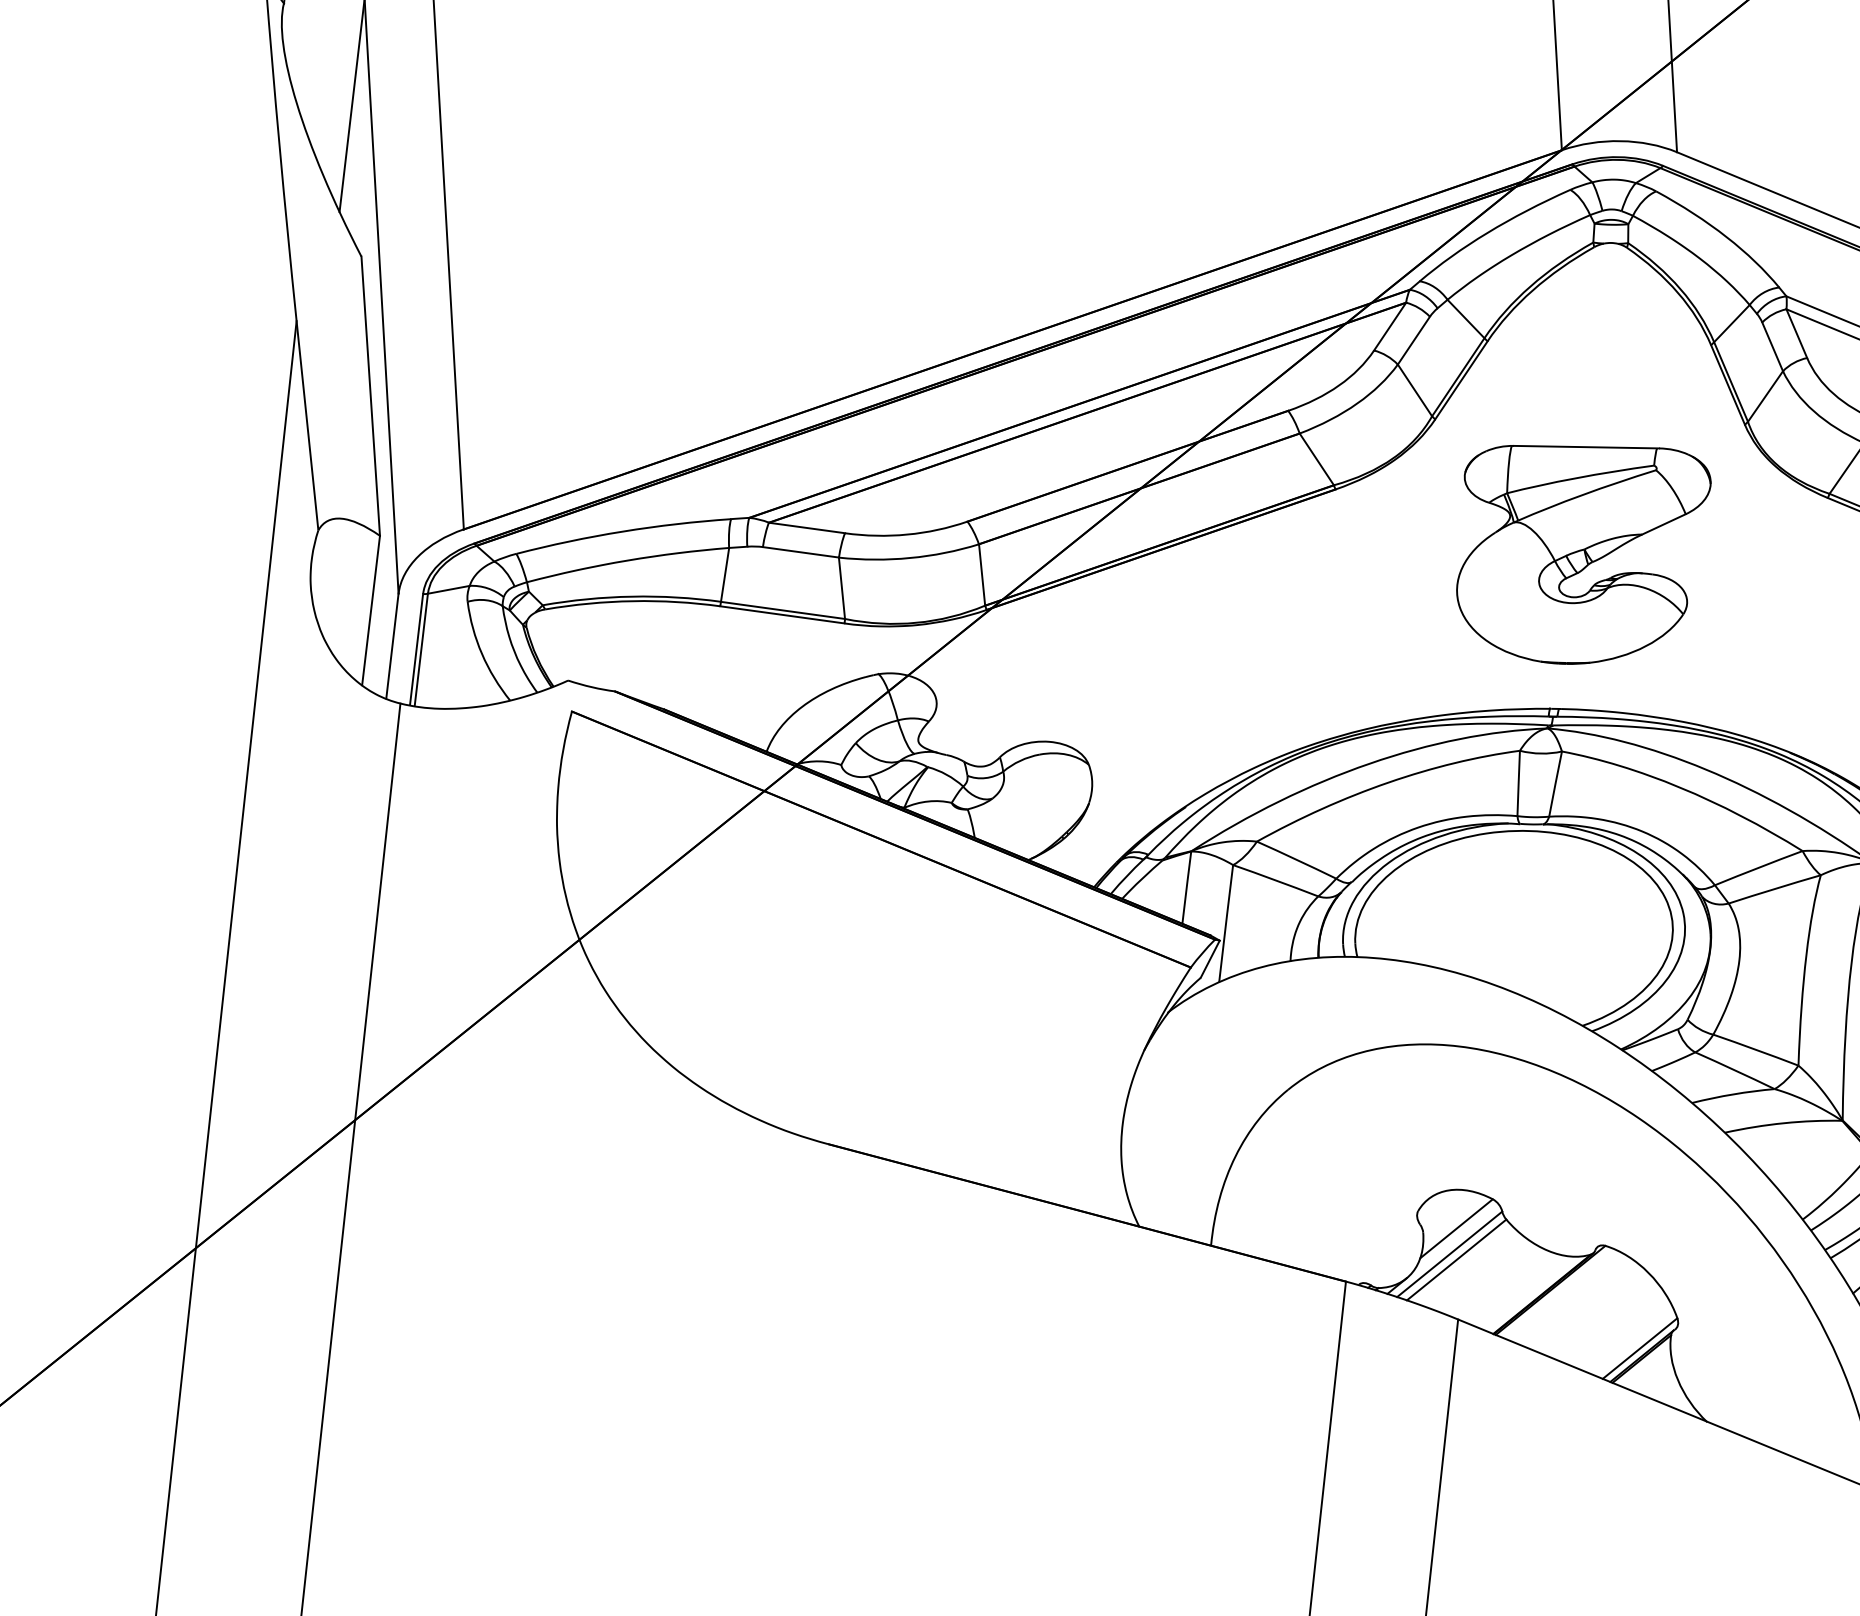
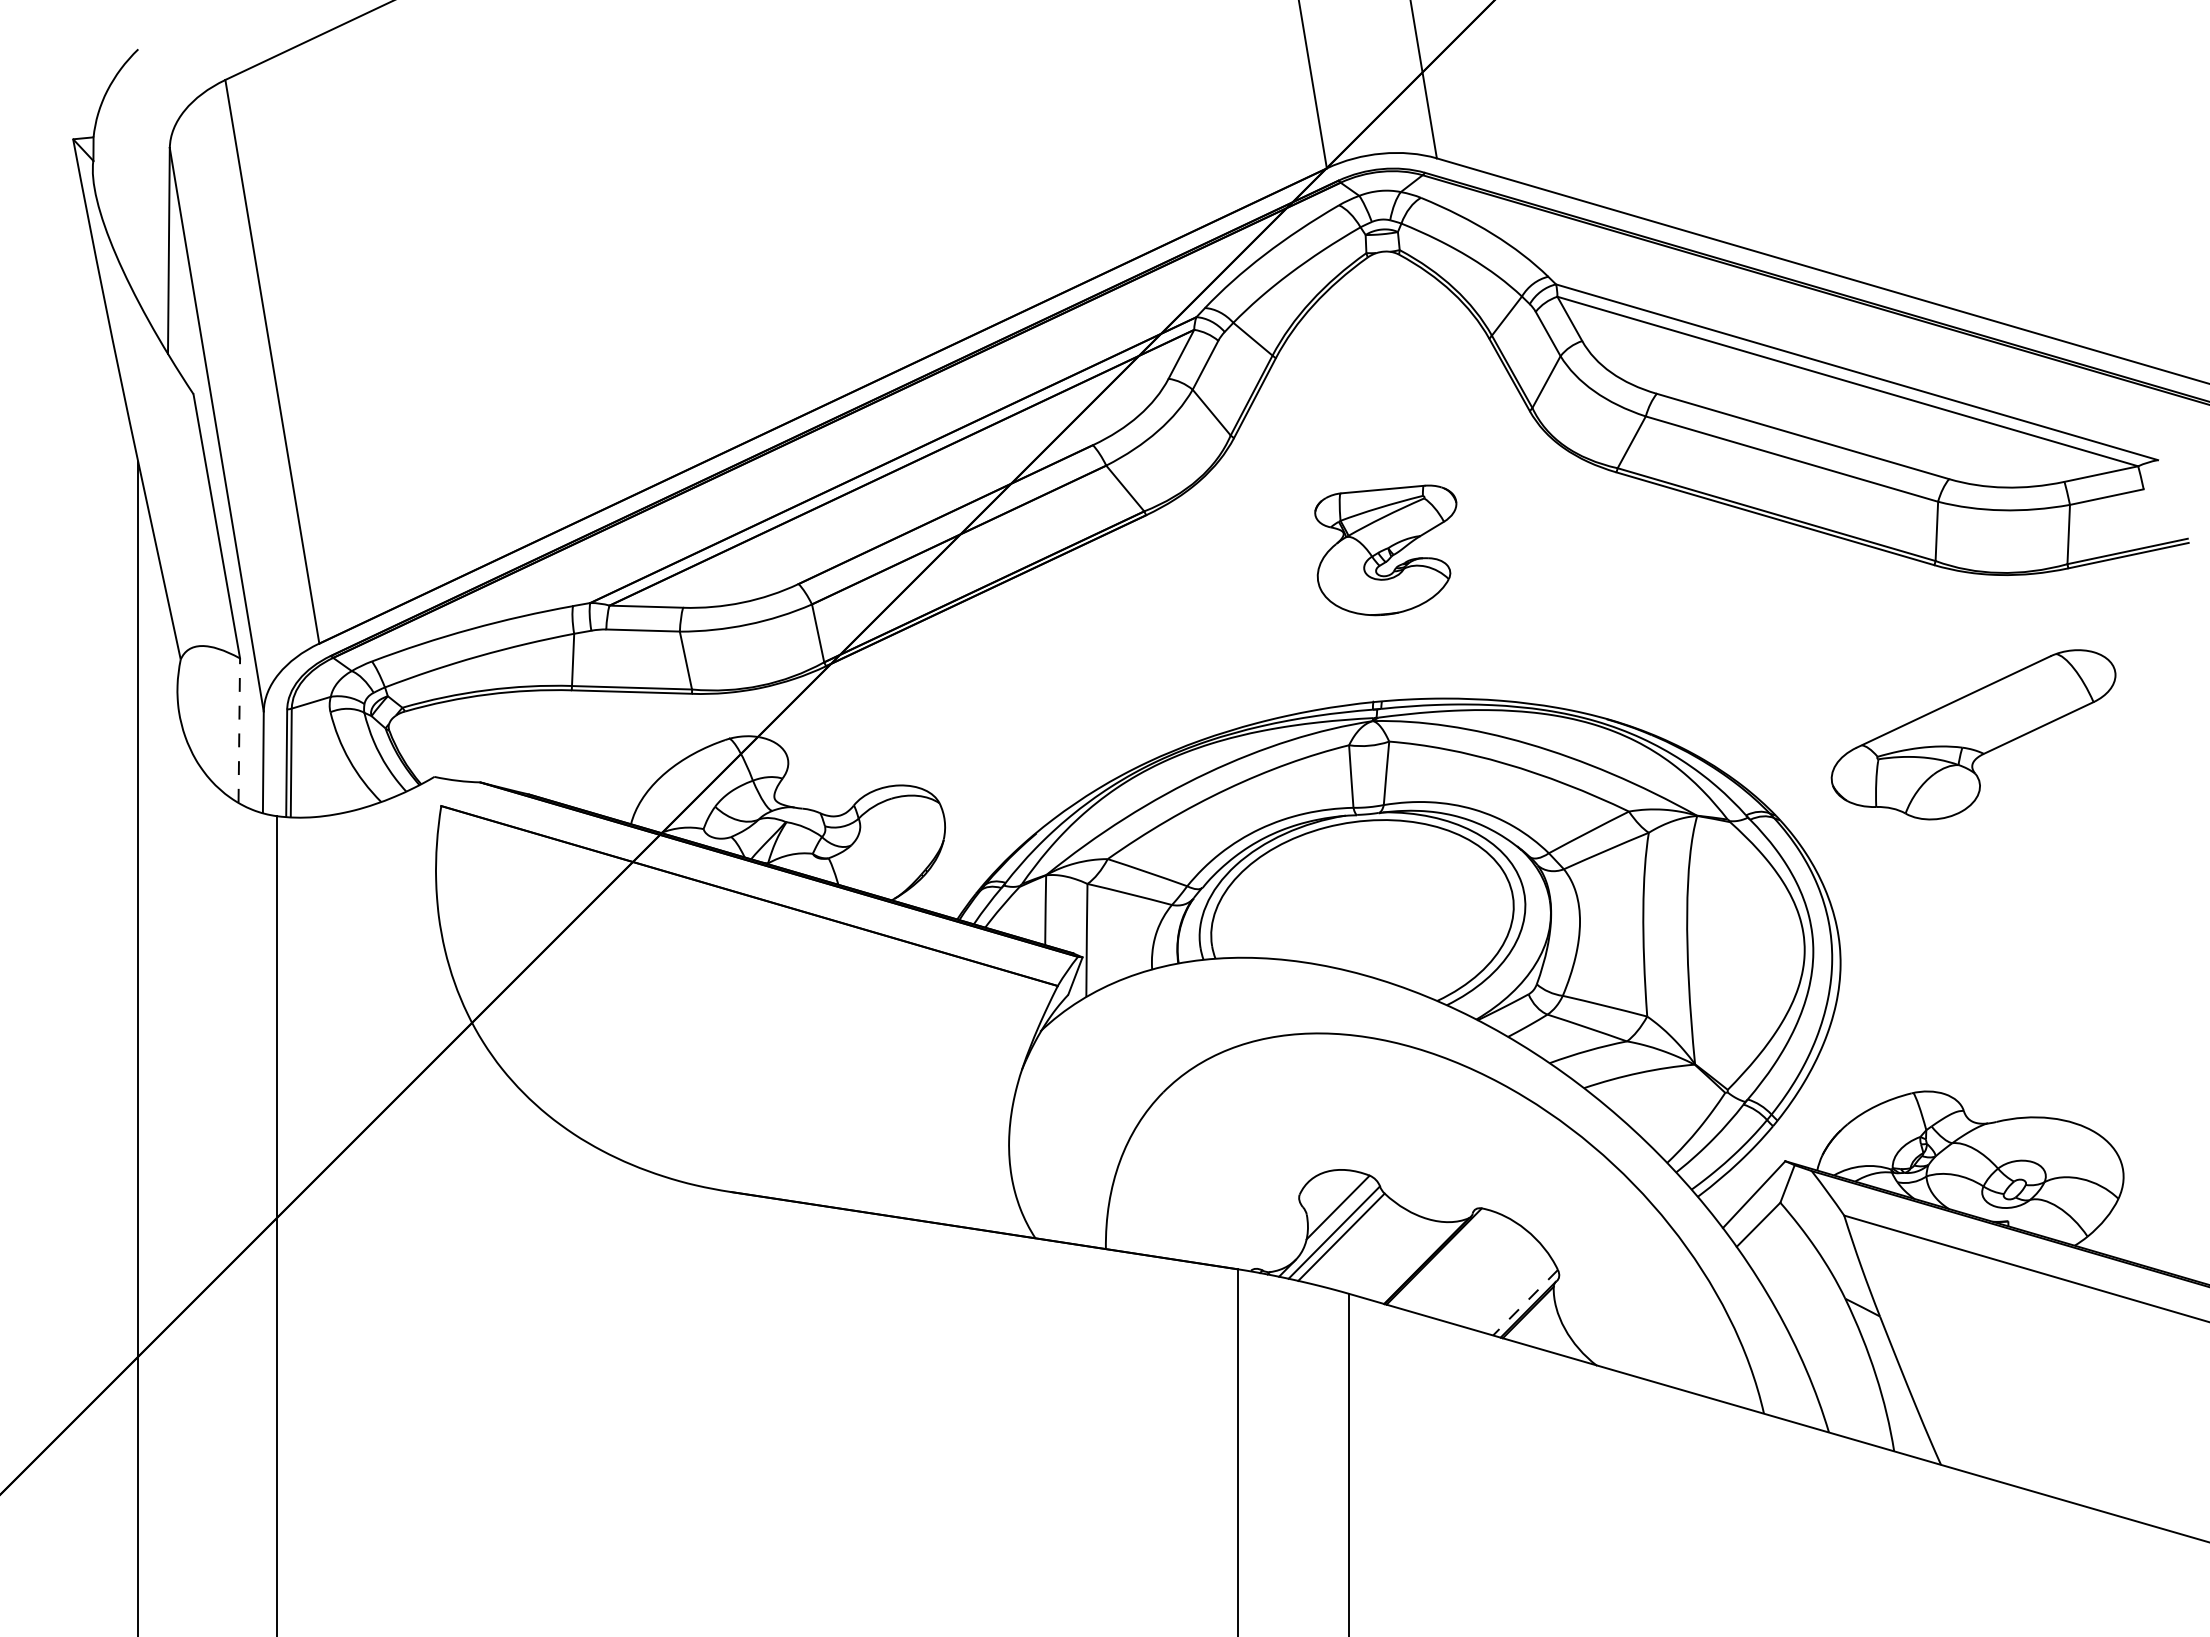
part: (1579, 552) -> (1385, 550), size x0.6
line: (371, 610) -> (239, 730), solid -> dashed
line: (1639, 1349) -> (1525, 1303), solid -> dashed

